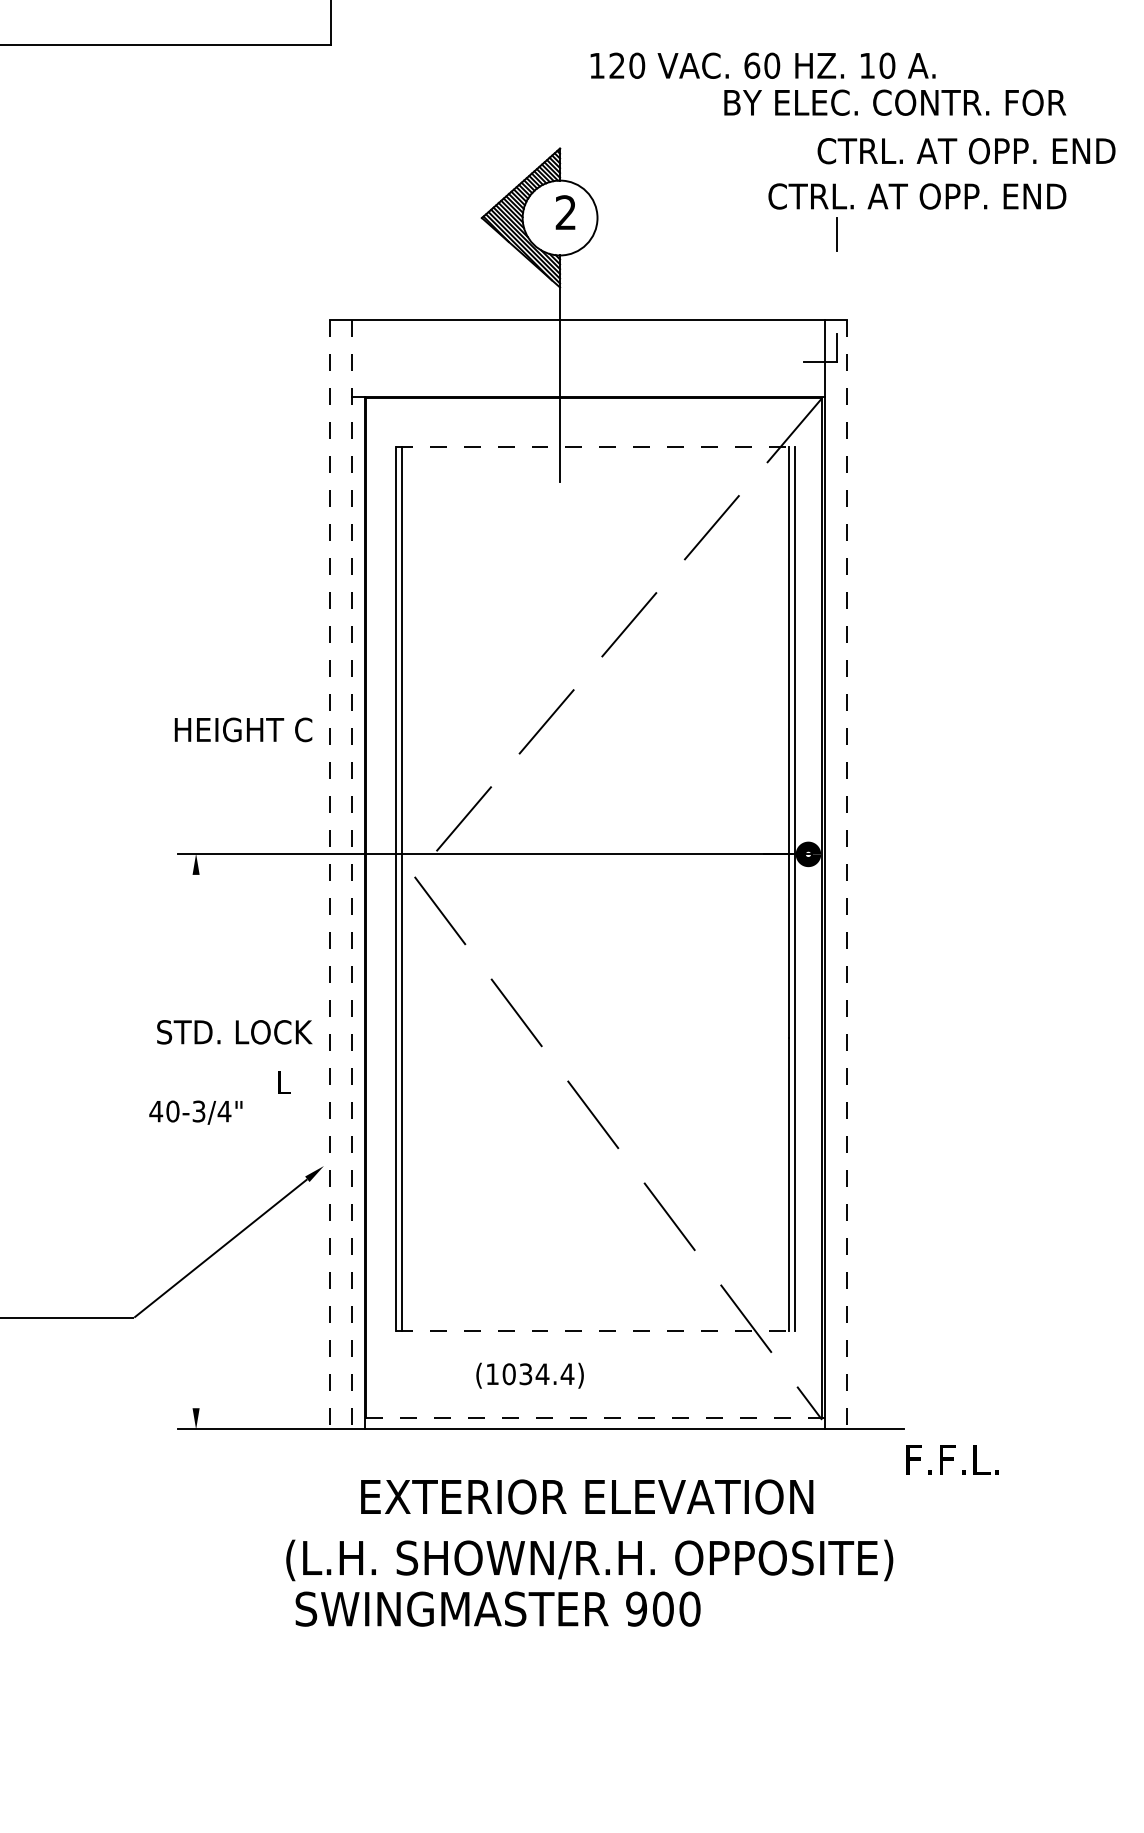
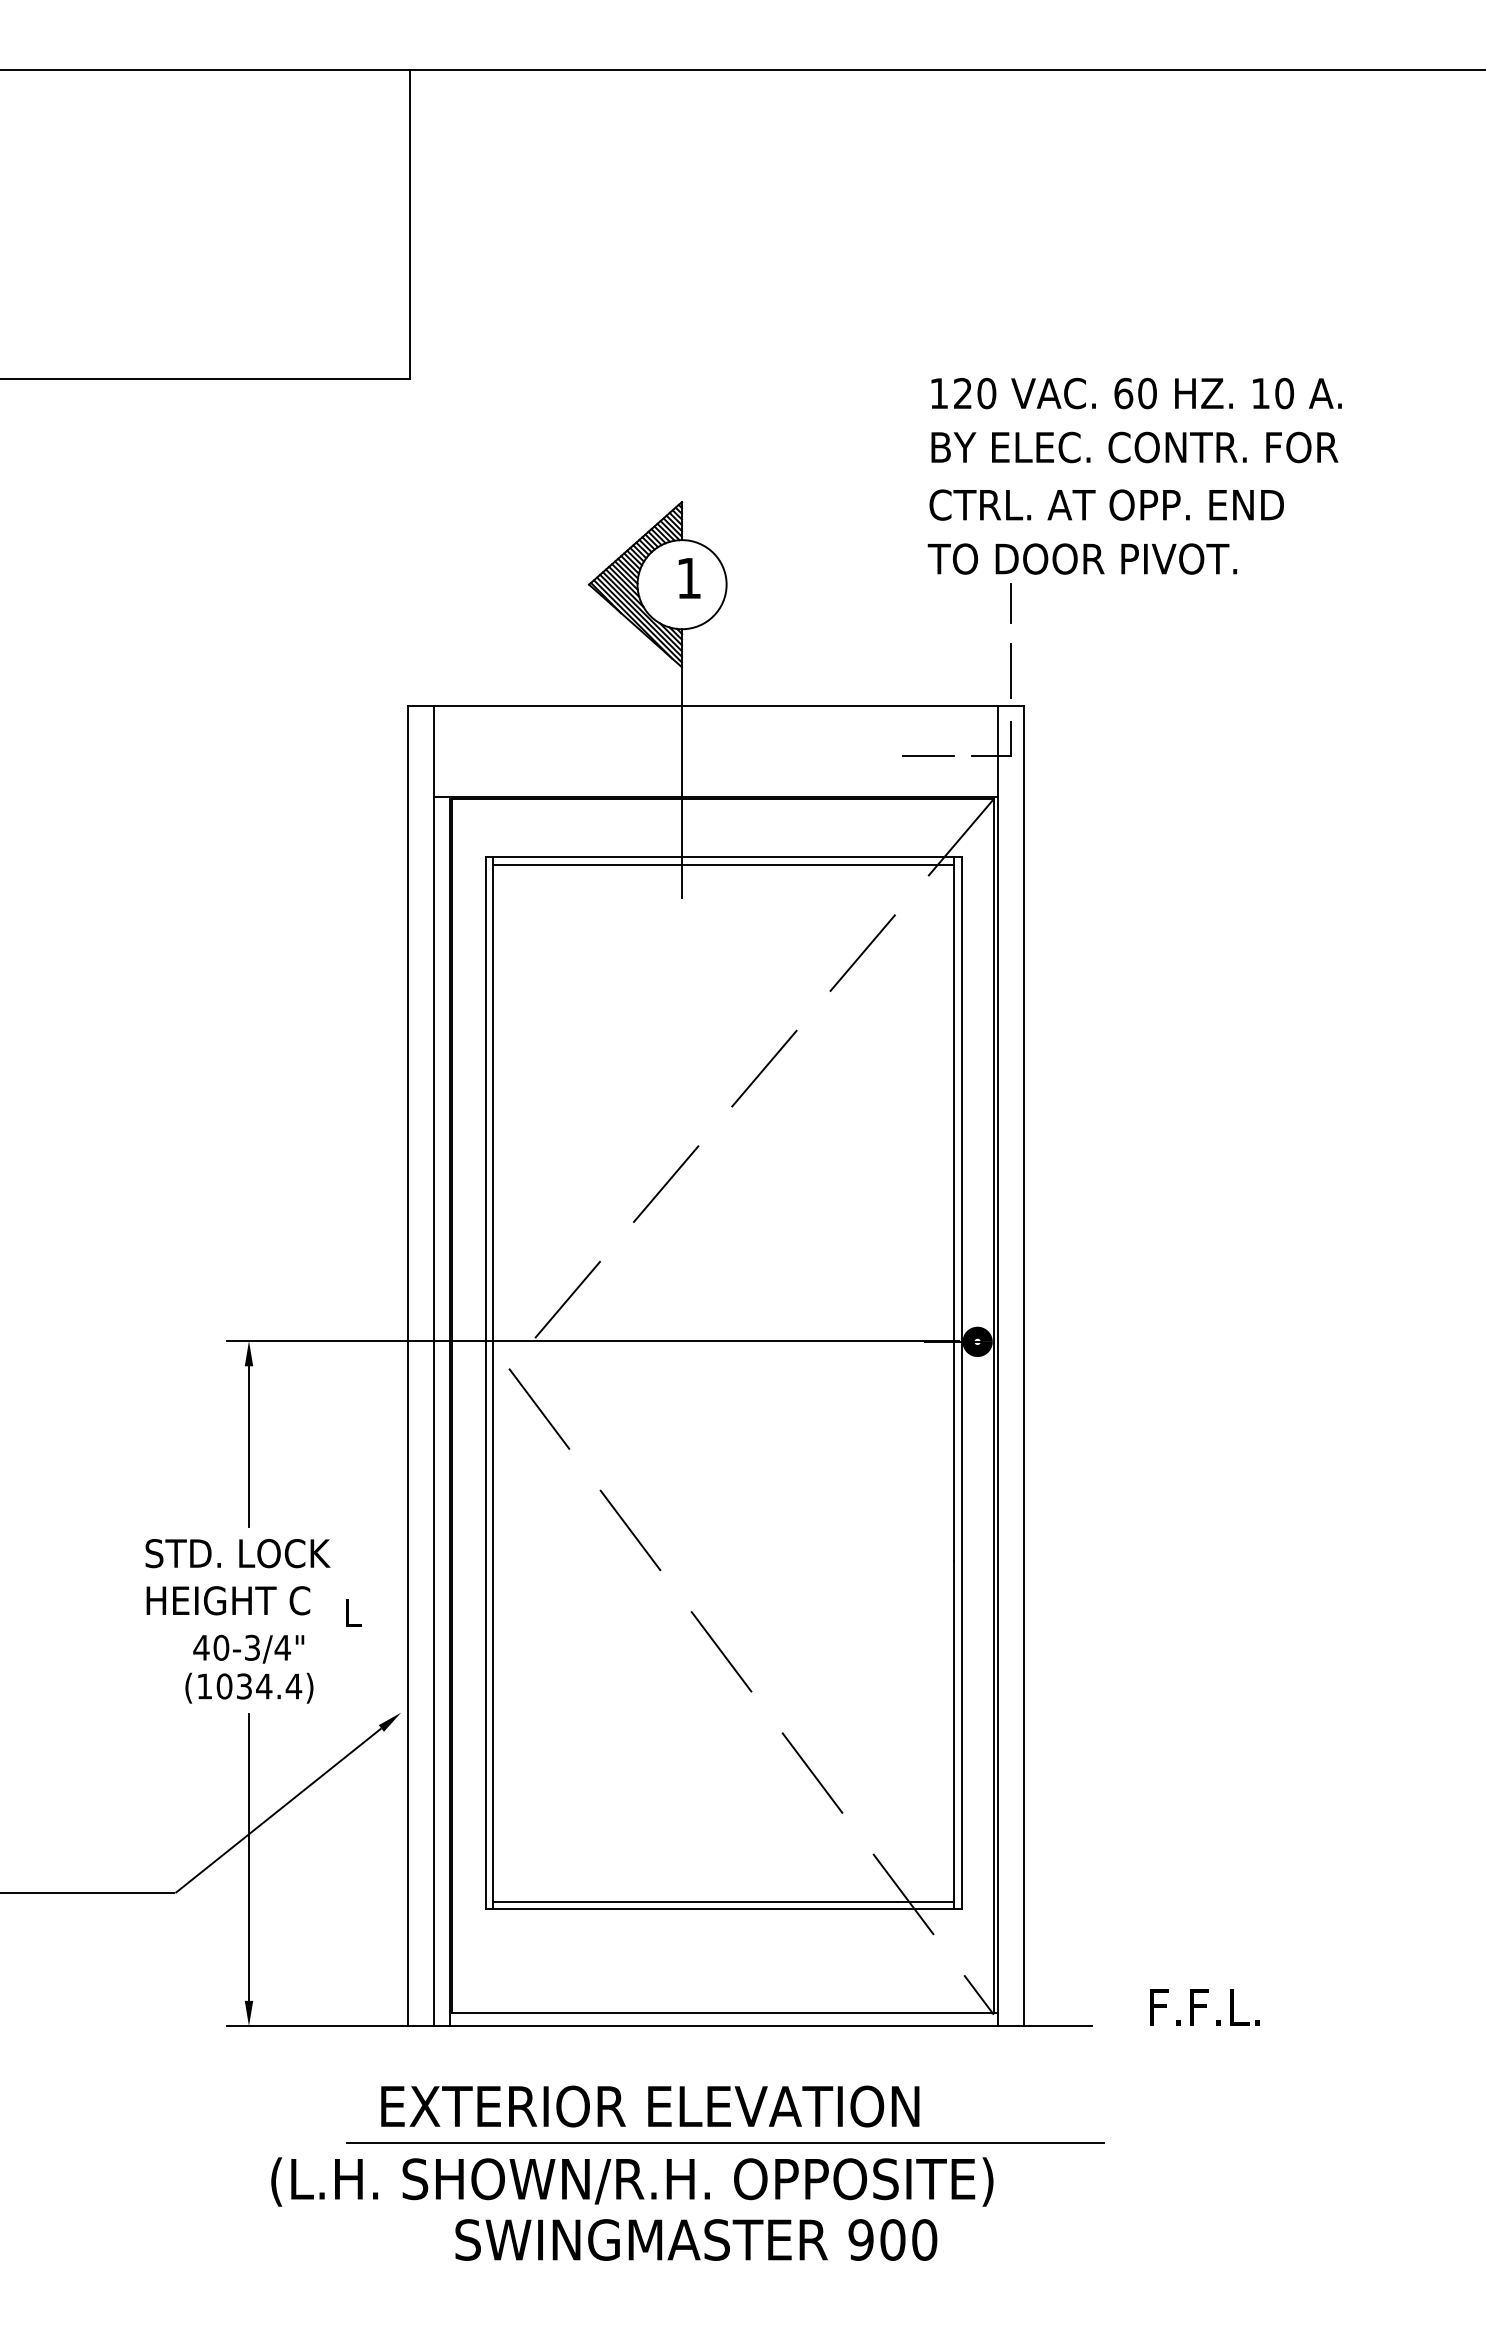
text: (762, 65) -> (1136, 393), moved
text: (894, 102) -> (1134, 447), moved
text: (966, 150) -> (1106, 504), moved
text: (915, 196) -> (1105, 558), CTRL. AT OPP. END -> TO DOOR PIVOT.
text: (565, 212) -> (688, 577), 2 -> 1
line: (836, 290) -> (1011, 670), added
line: (767, 361) -> (928, 755), added
line: (594, 447) -> (723, 857), dashed -> solid
line: (594, 453) -> (723, 864), added
text: (243, 729) -> (228, 1600), moved
line: (329, 875) -> (407, 1366), dashed -> solid
line: (352, 875) -> (434, 1366), dashed -> solid
line: (847, 875) -> (1023, 1366), dashed -> solid
line: (195, 942) -> (248, 1446), added
text: (234, 1032) -> (237, 1553), moved
line: (195, 1287) -> (248, 1857), added
line: (594, 1324) -> (723, 1901), added
line: (594, 1331) -> (723, 1909), dashed -> solid
text: (530, 1375) -> (249, 1687), moved
line: (595, 1417) -> (724, 2012), dashed -> solid
text: (952, 1460) -> (1204, 2007), moved
text: (587, 1496) -> (650, 2106), moved
line: (596, 1527) -> (725, 2142), added
text: (589, 1560) -> (632, 2181), moved
text: (498, 1608) -> (696, 2239), moved

